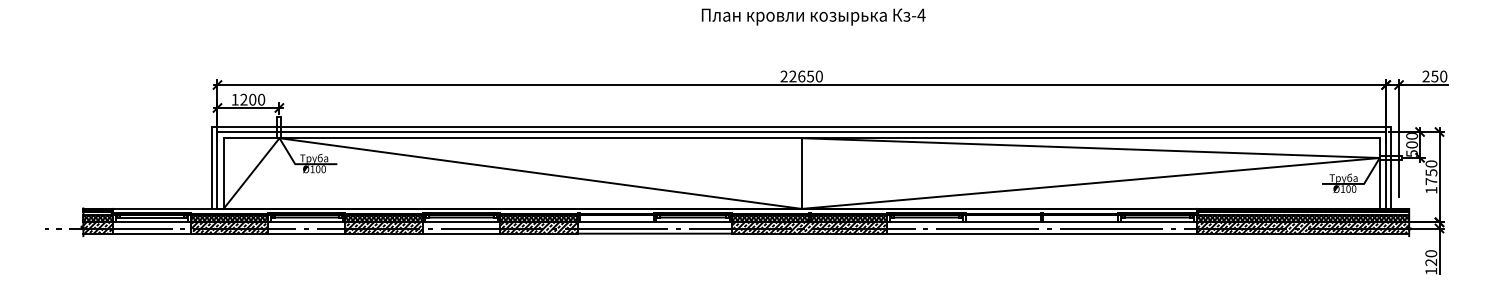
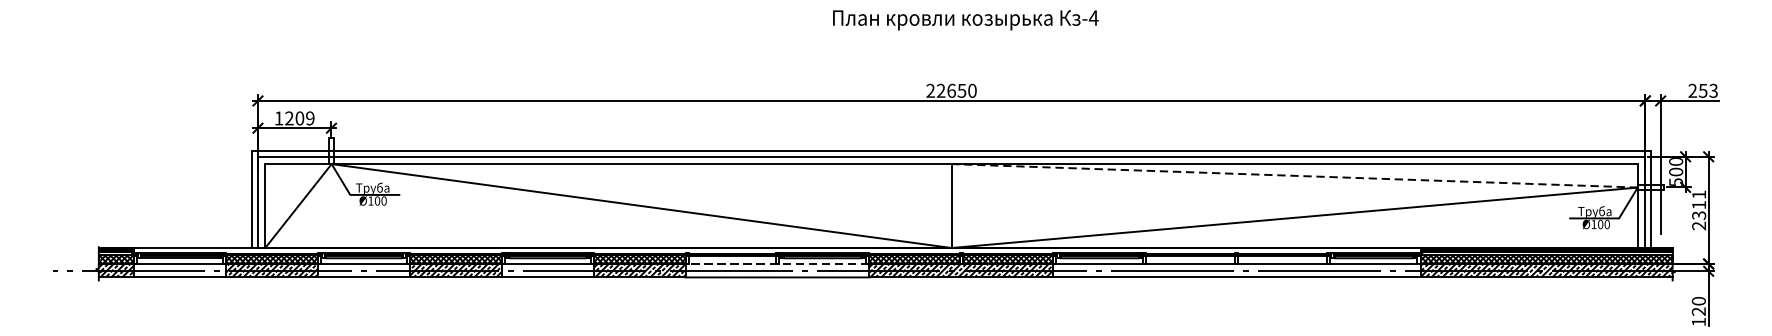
text: (1443, 76) -> (1713, 90), 250 -> 253
text: (261, 99) -> (310, 118), 1200 -> 1209
line: (1090, 148) -> (1294, 176), solid -> dashed
text: (1431, 176) -> (1699, 209), 1750 -> 2311
line: (654, 222) -> (776, 264), solid -> dashed

